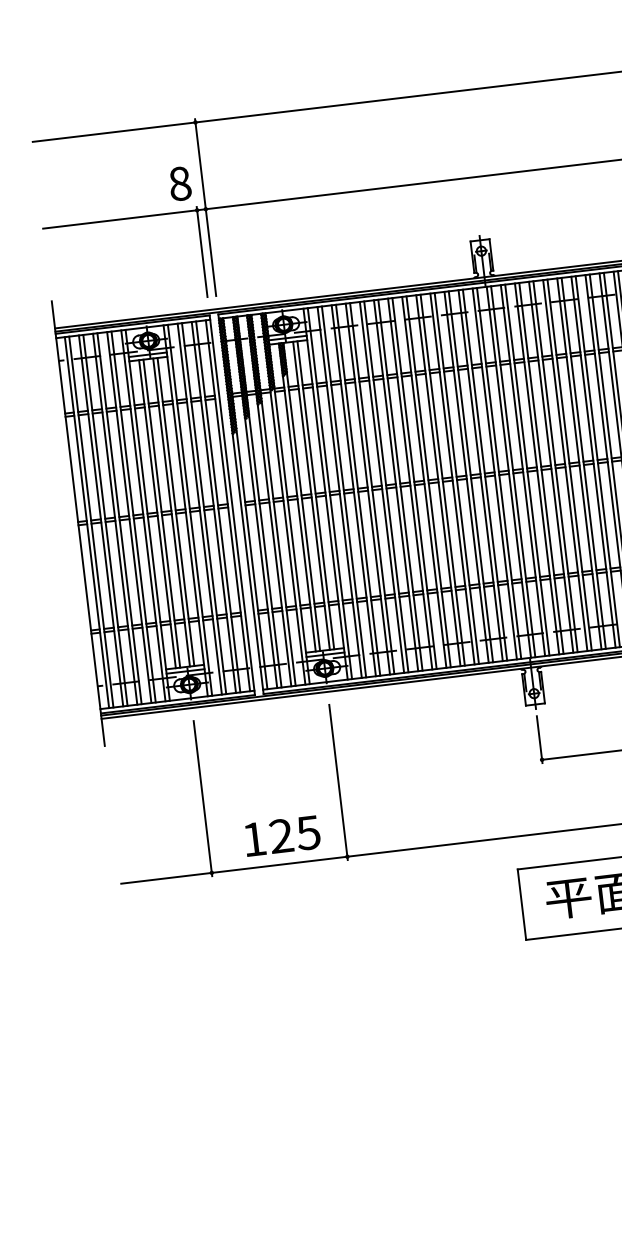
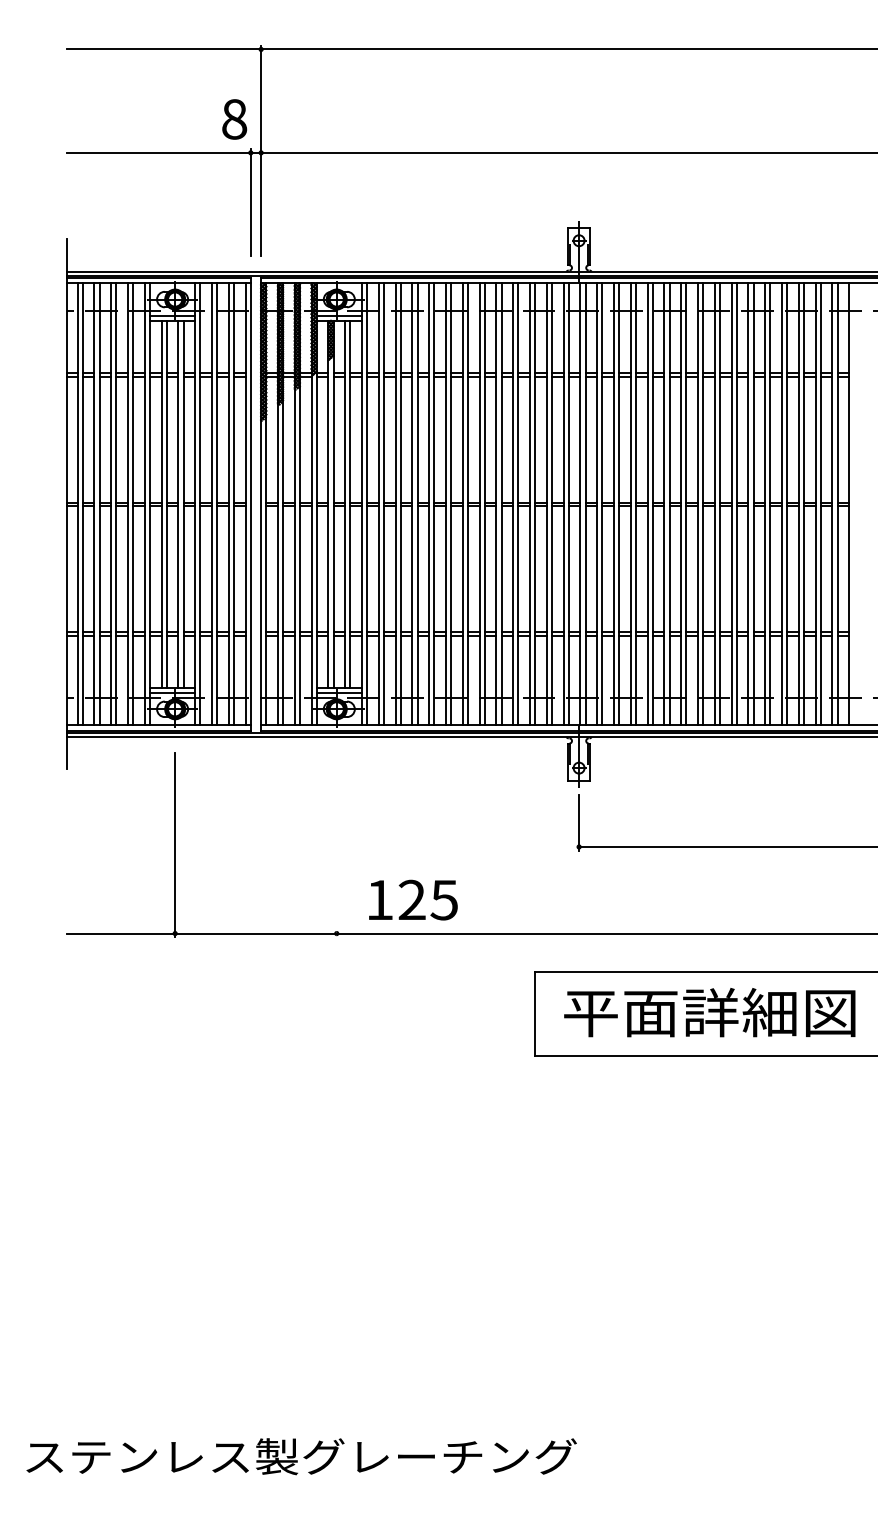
line: (338, 782) -> (336, 844), removed
text: (282, 835) -> (413, 899), moved

